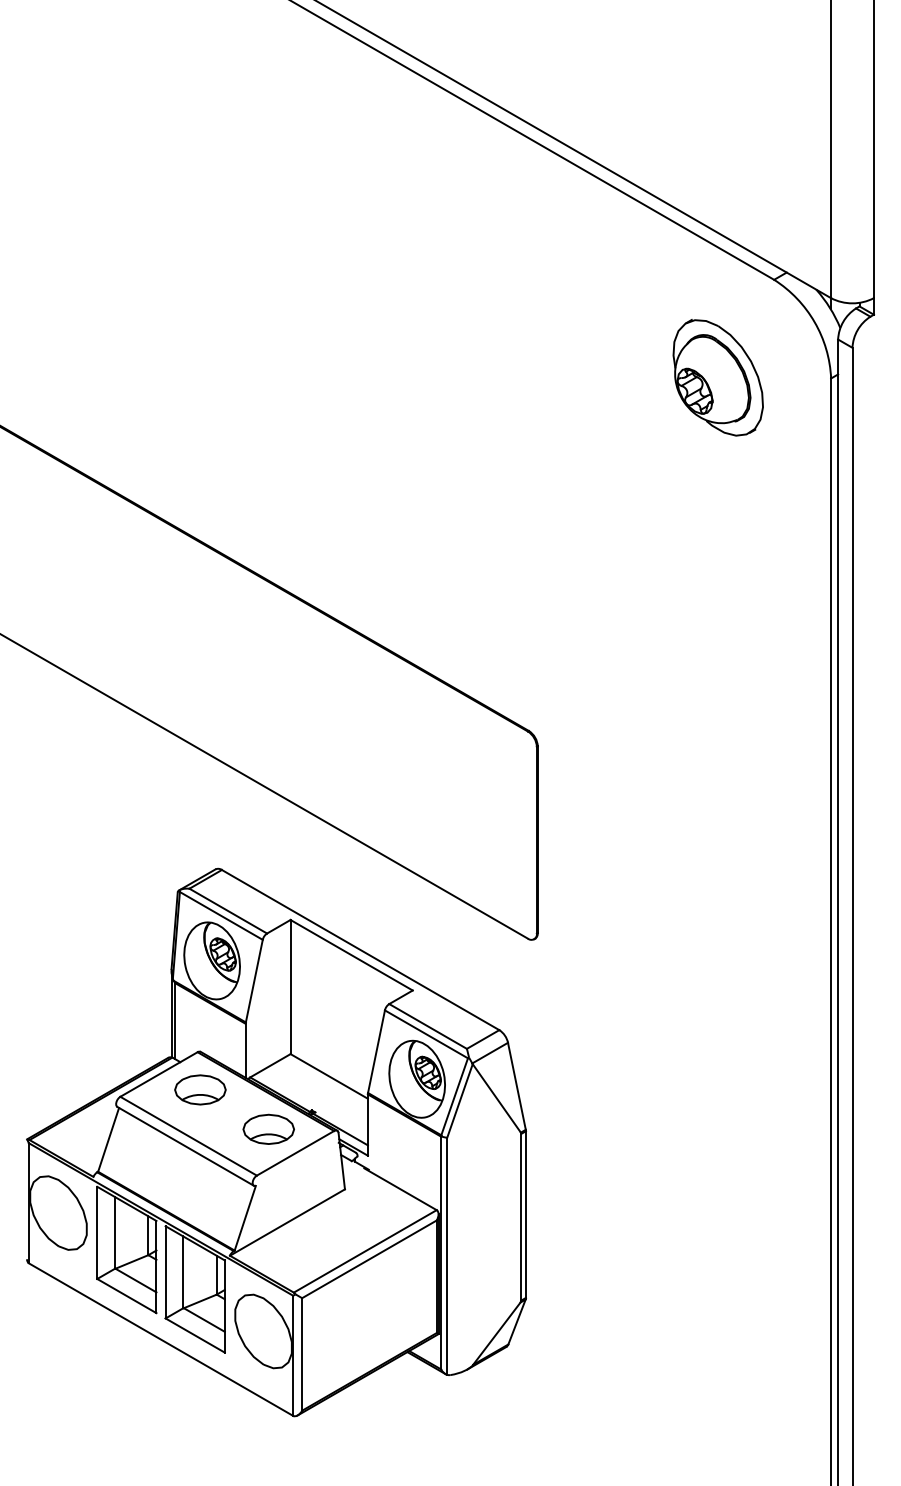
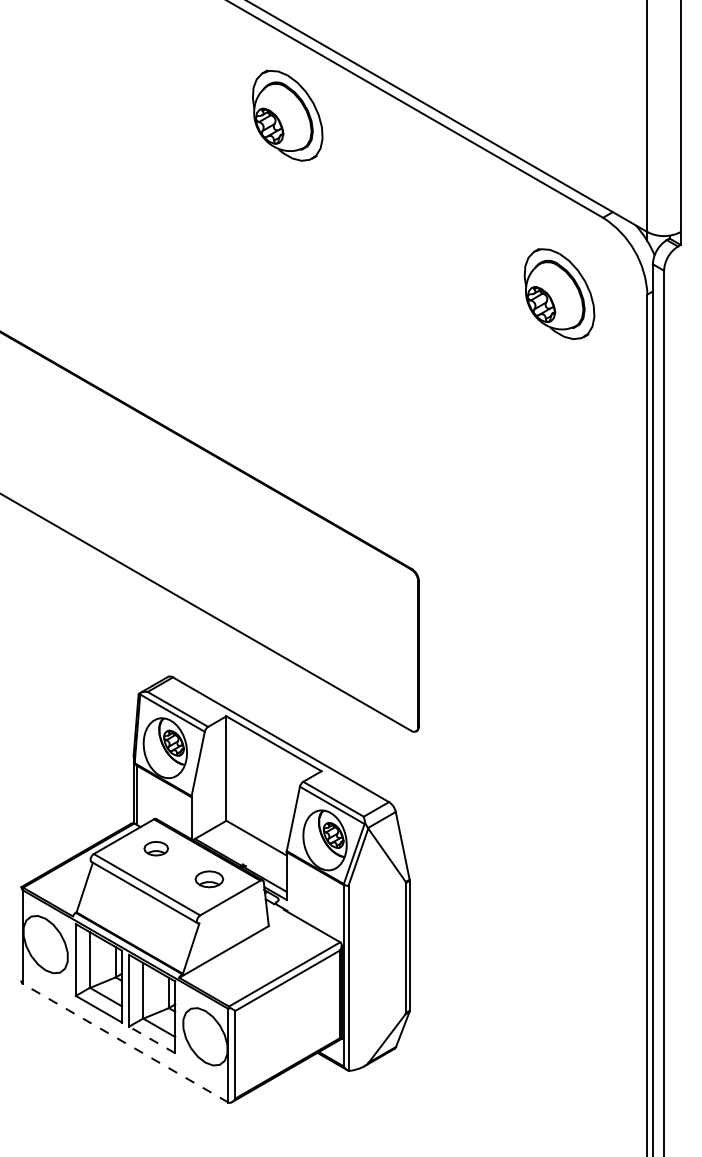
part: (368, 148) -> (287, 115), added
part: (200, 1089) -> (156, 848), size x0.6
part: (268, 1128) -> (209, 878), size x0.7
line: (194, 1335) -> (151, 1039), solid -> dashed
line: (161, 1339) -> (125, 1043), solid -> dashed

